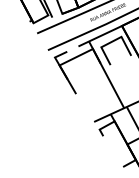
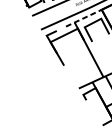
line: (100, 36) -> (84, 18), solid -> dashed

